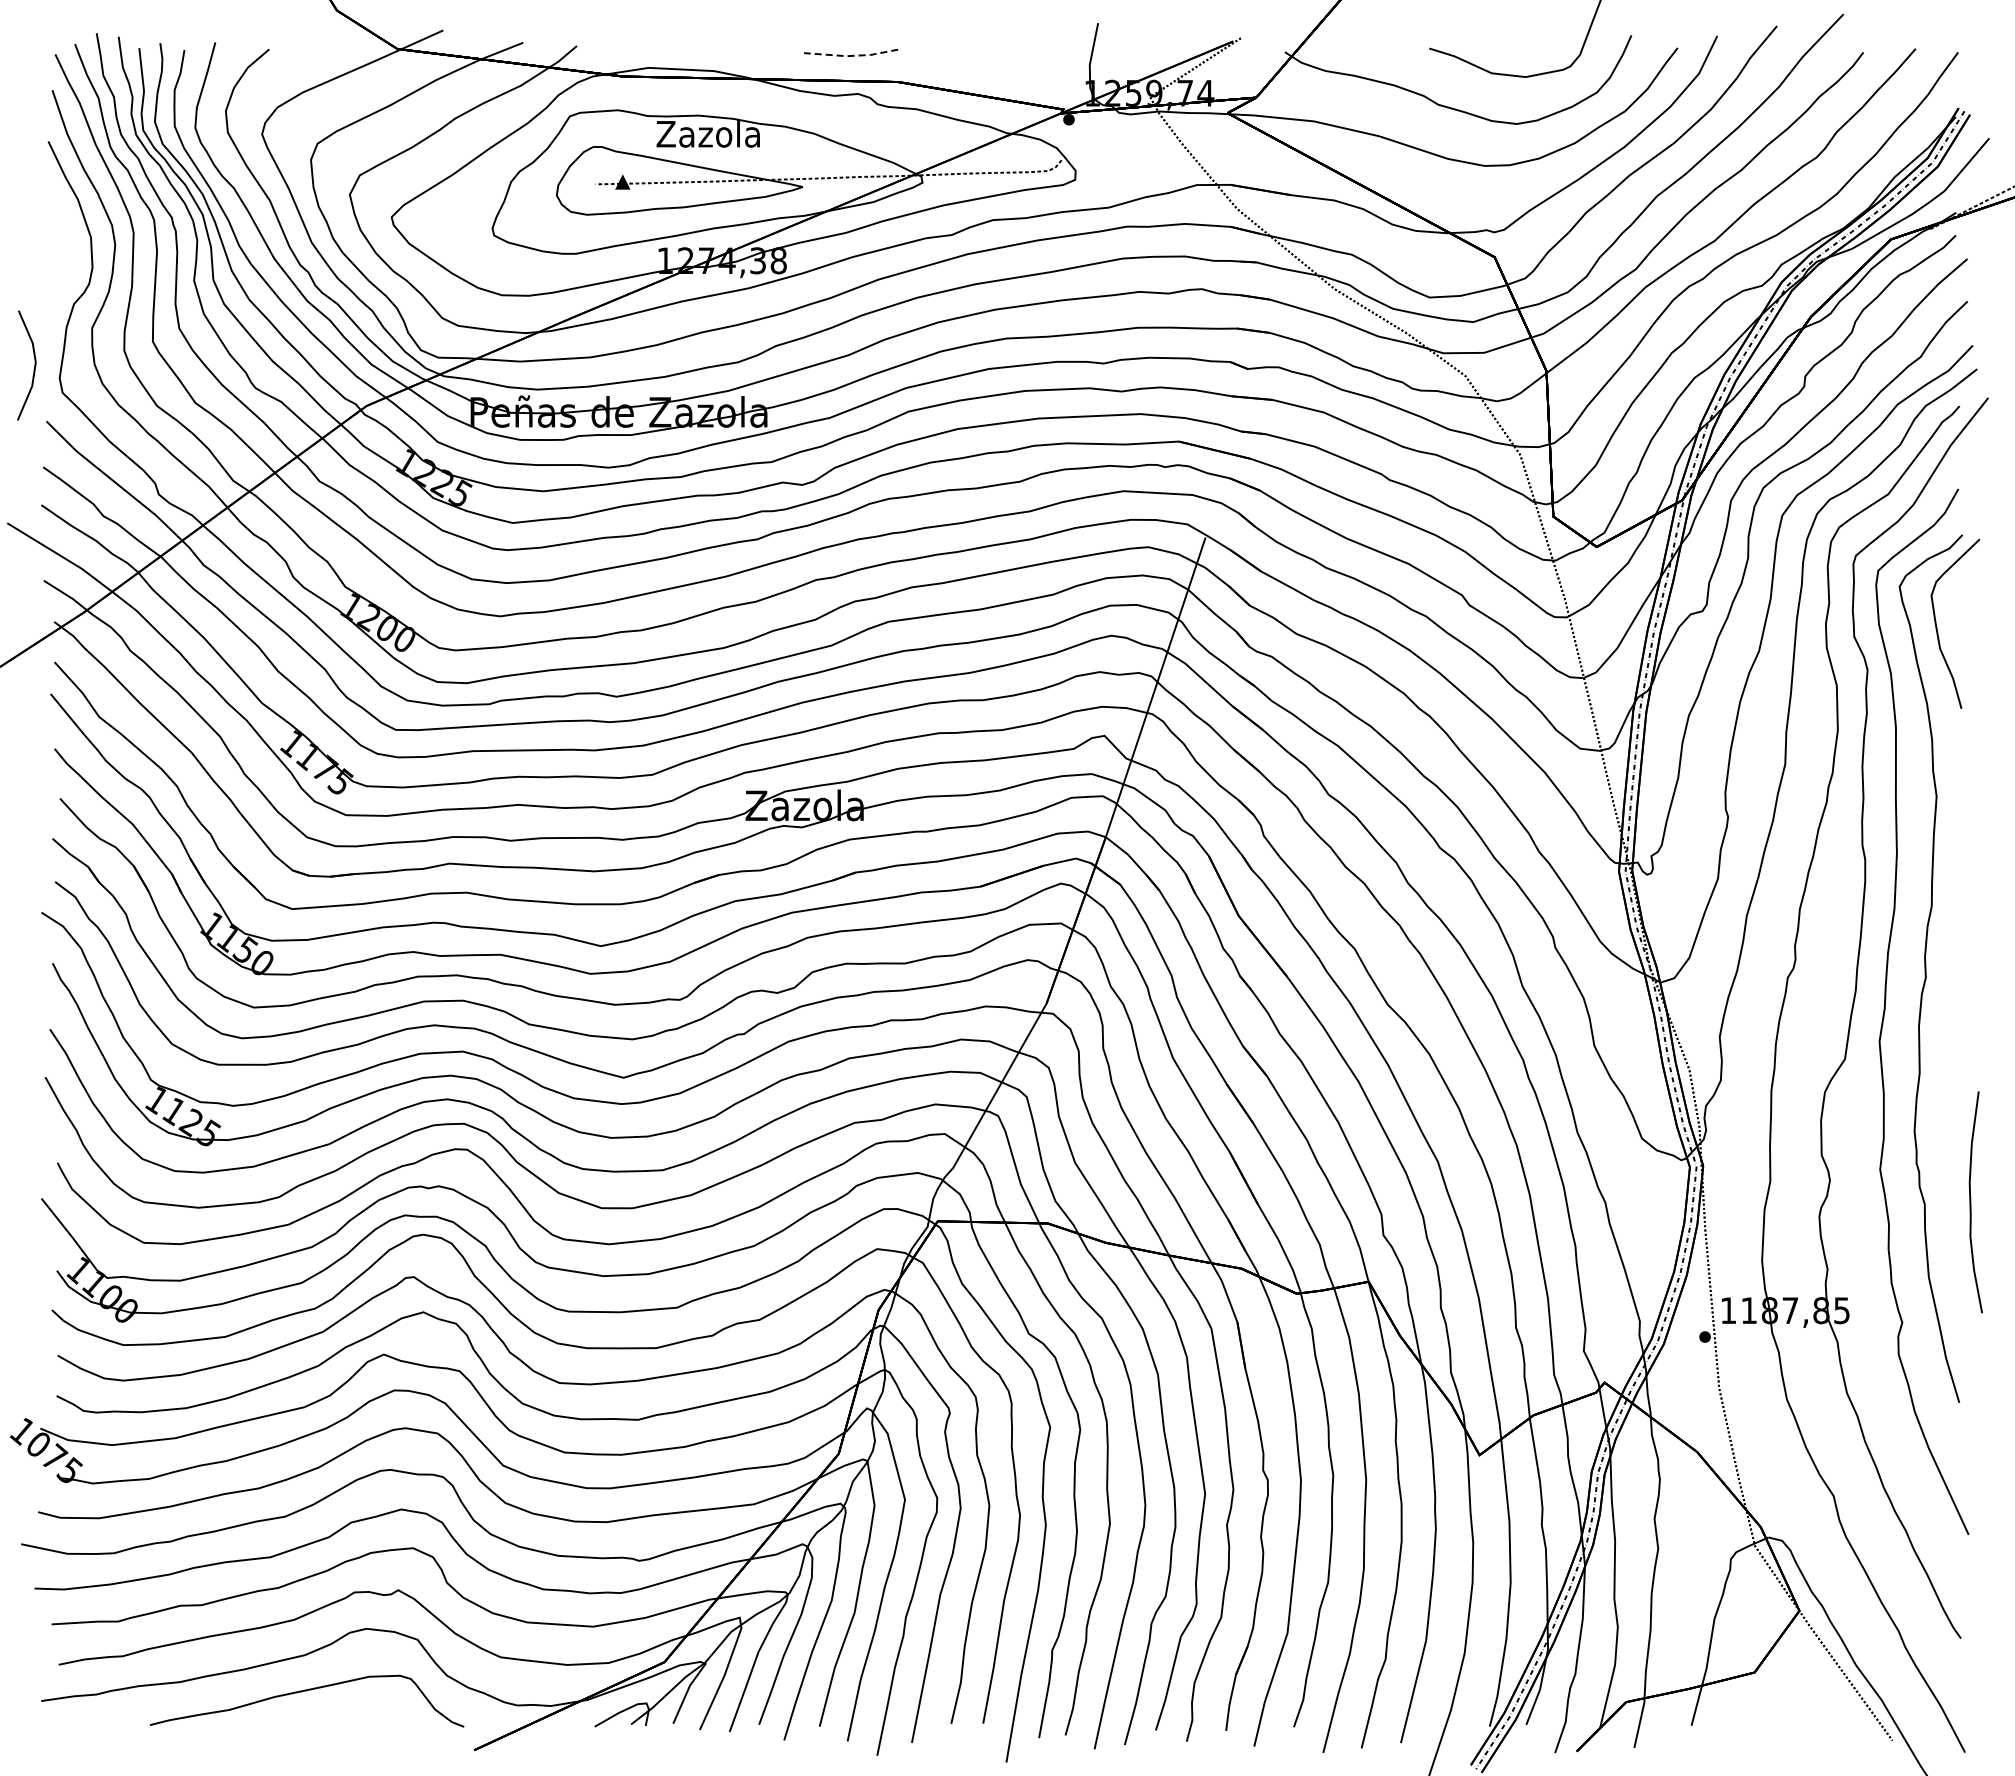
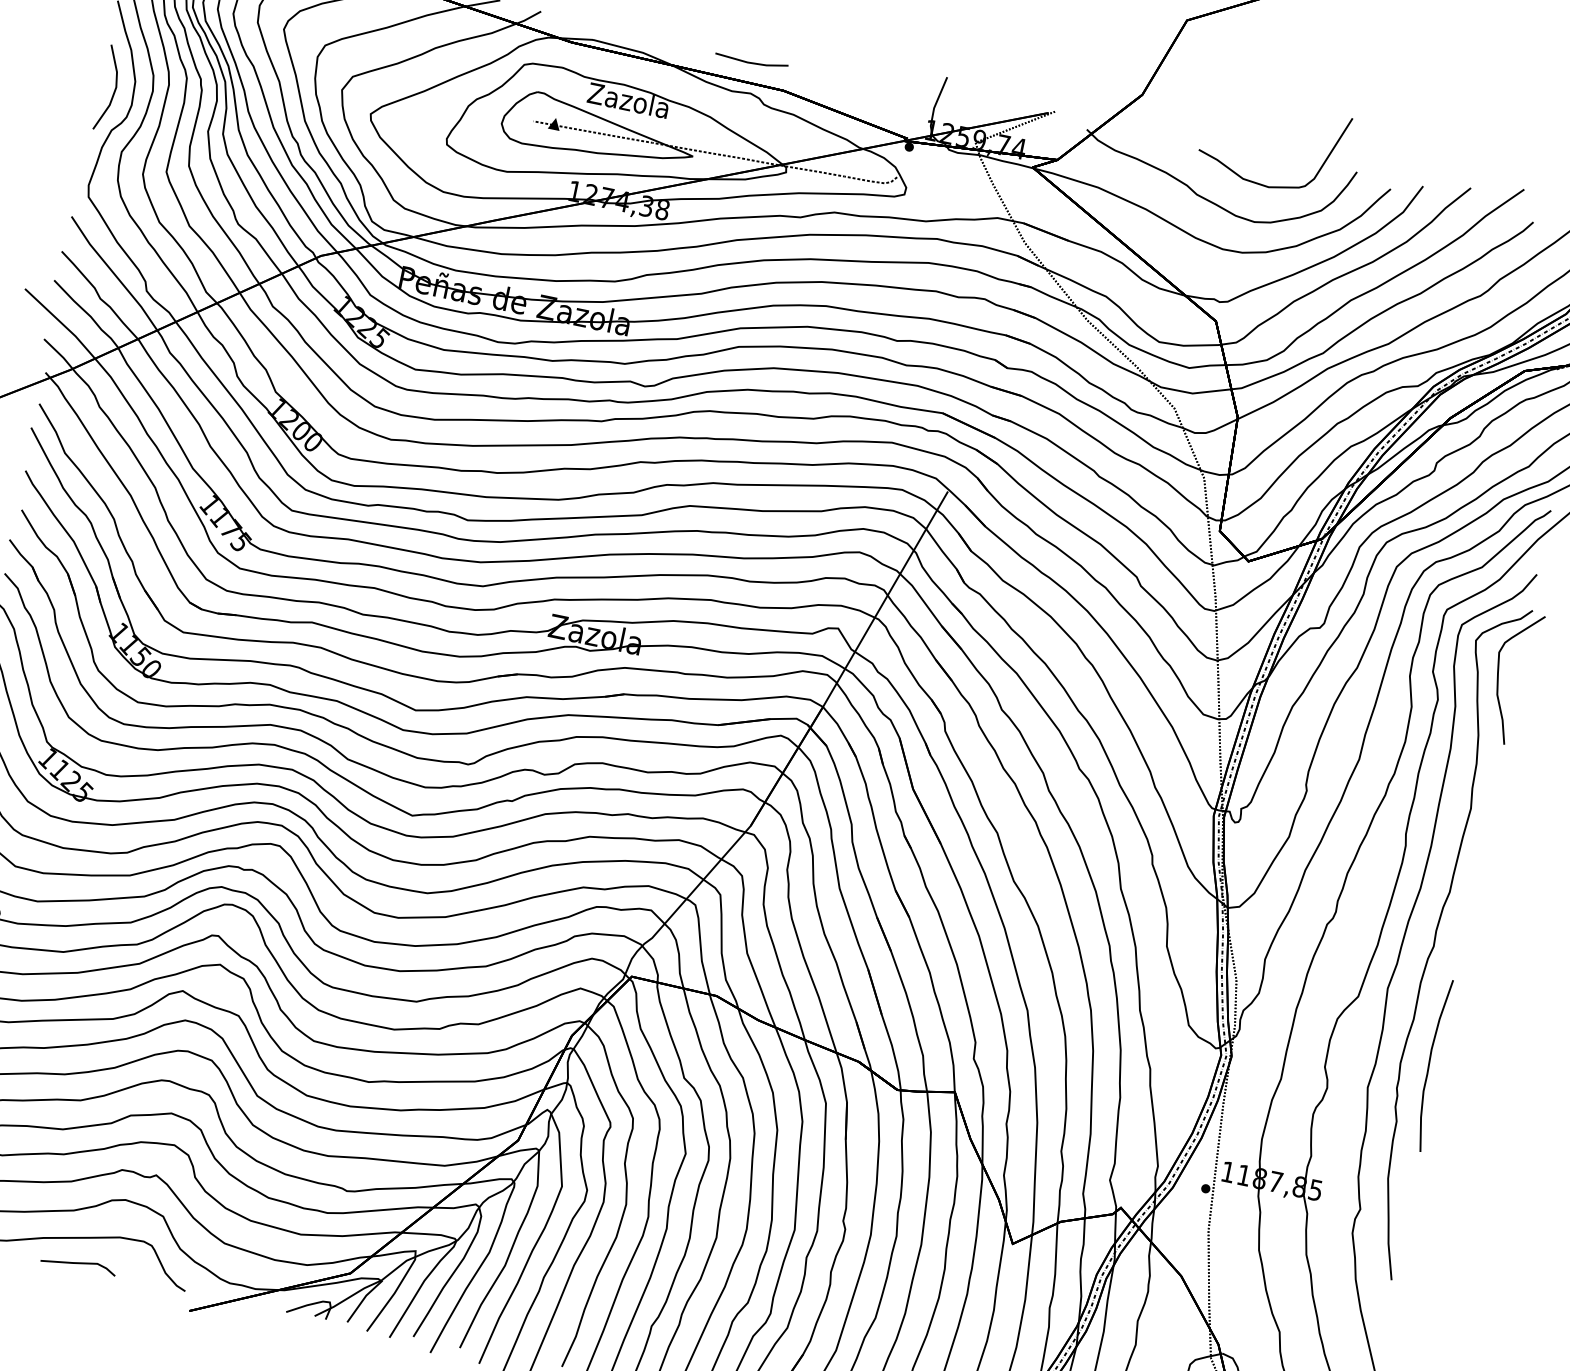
line: (851, 55) -> (751, 62), dashed -> solid
line: (34, 365) -> (114, 89), moved
curve: (1971, 1202) -> (1429, 1064), moved
line: (324, 1720) -> (78, 1264), added

